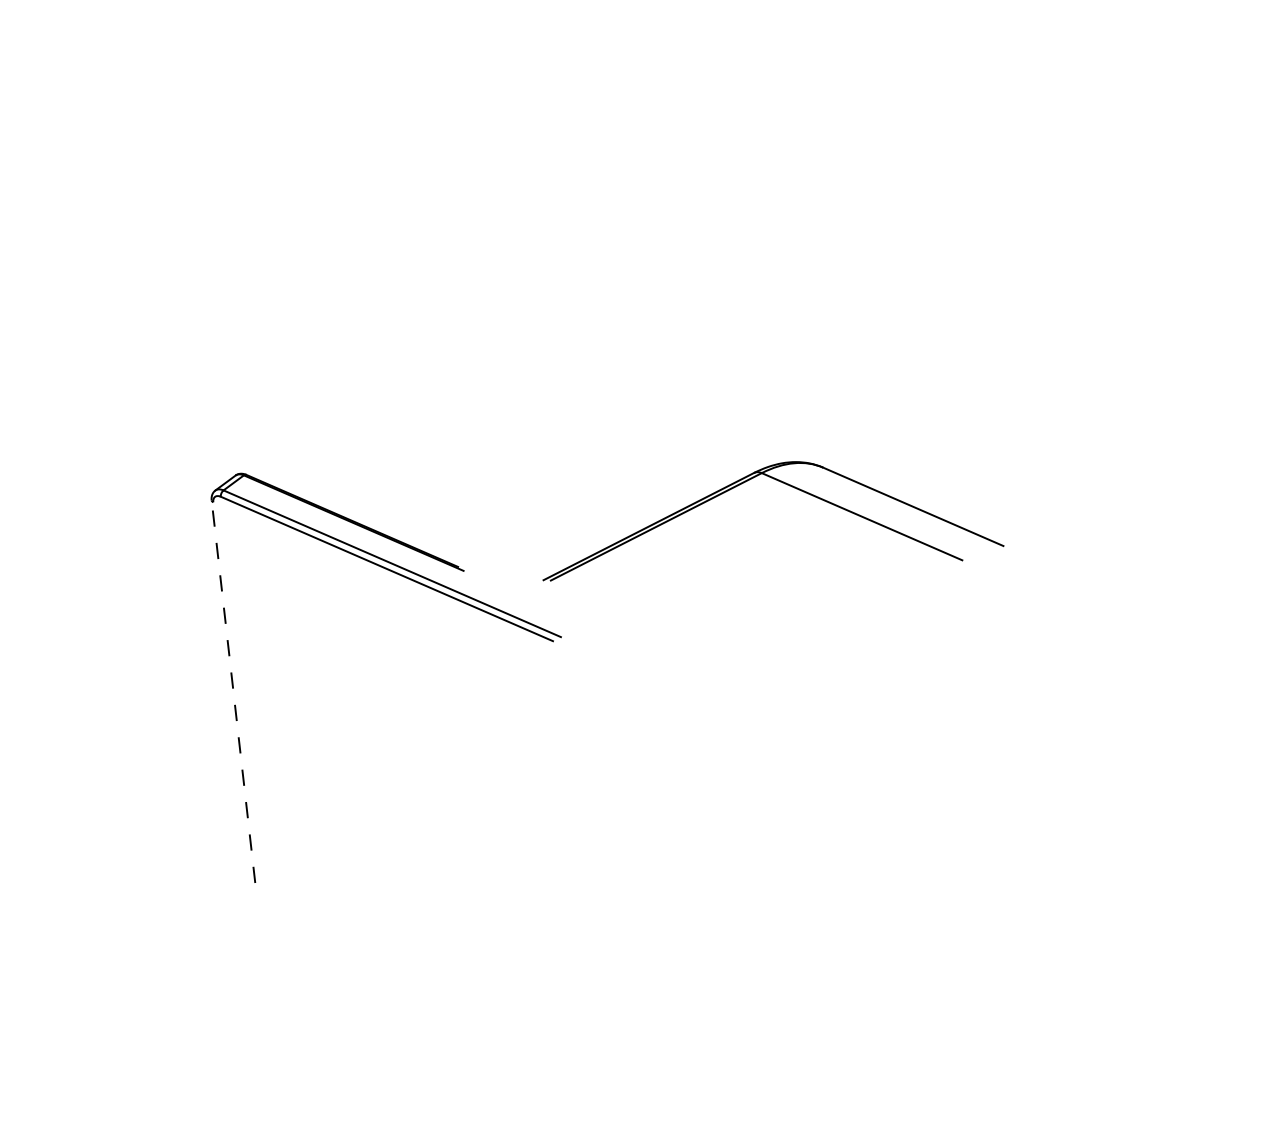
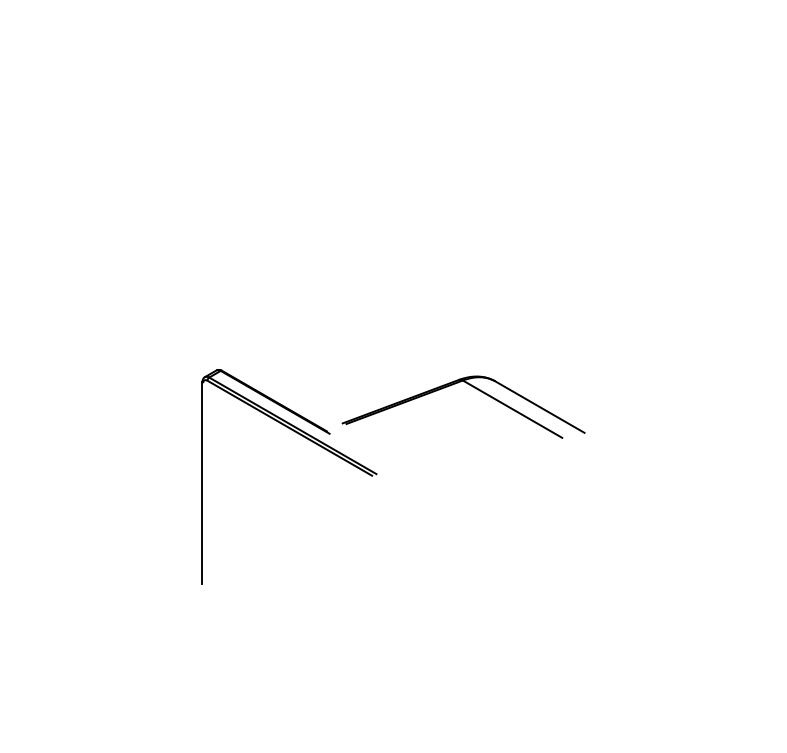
part: (781, 484) -> (472, 387), moved
line: (233, 690) -> (202, 482), dashed -> solid

